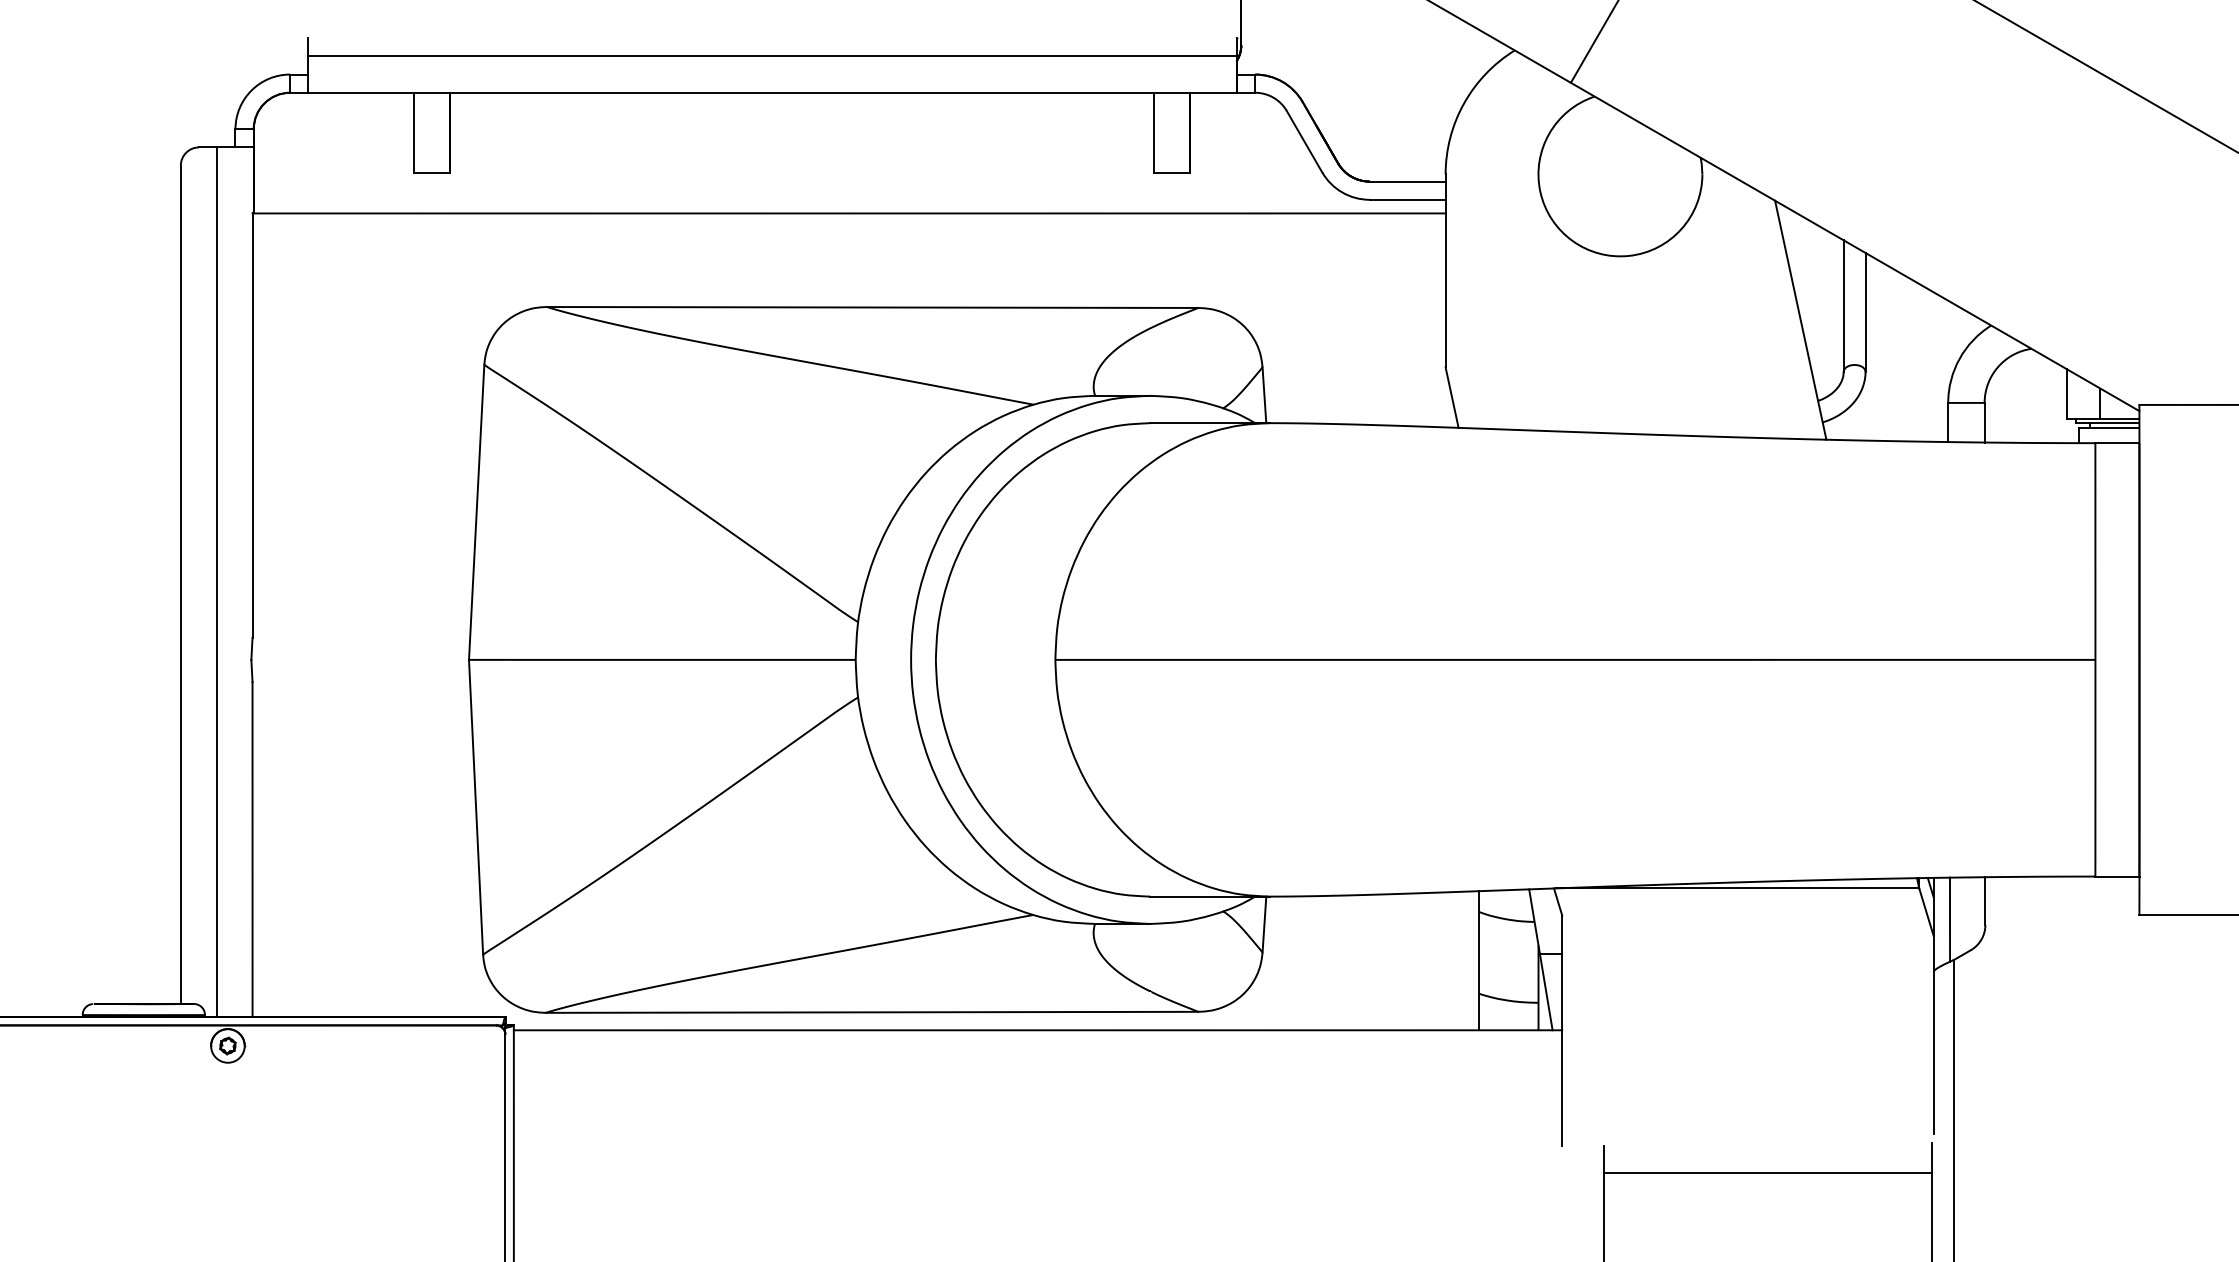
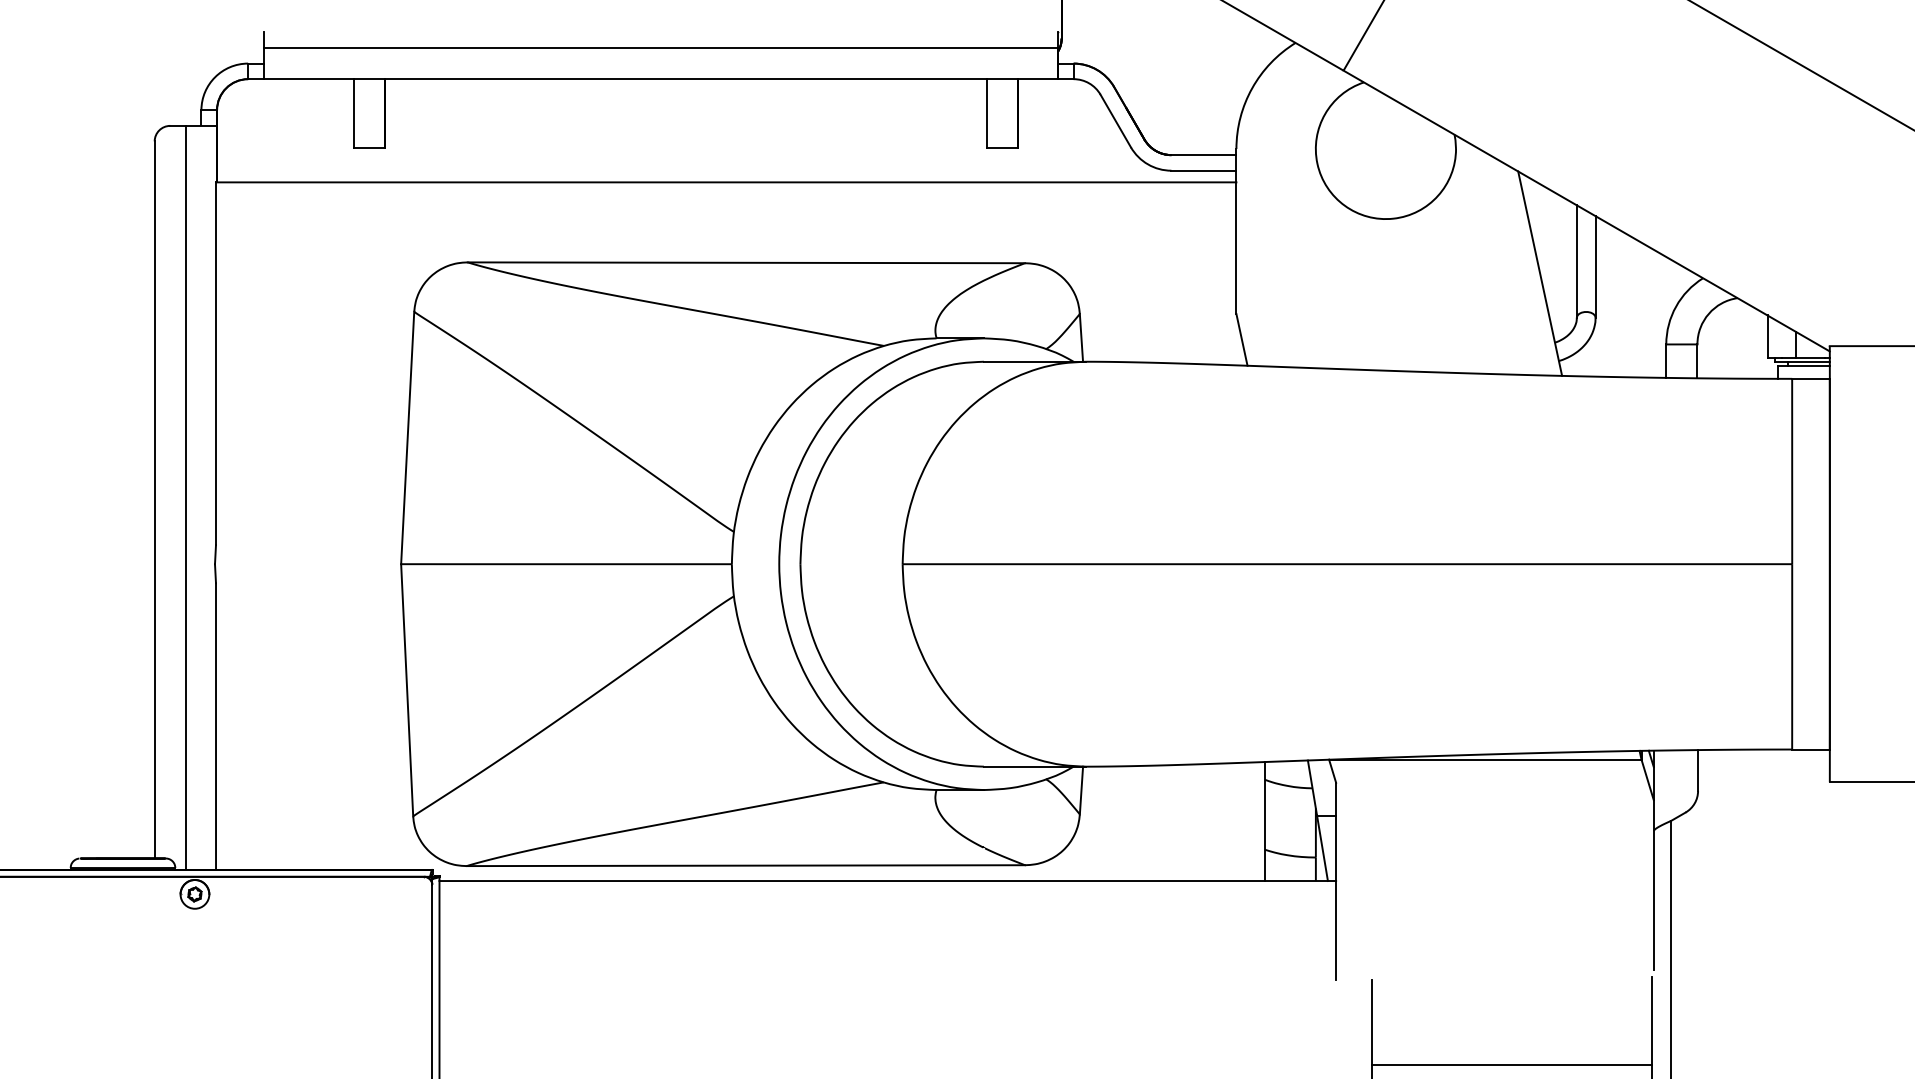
line: (1949, 919) -> (1667, 786), removed
line: (1767, 1172) -> (1511, 1064), moved

